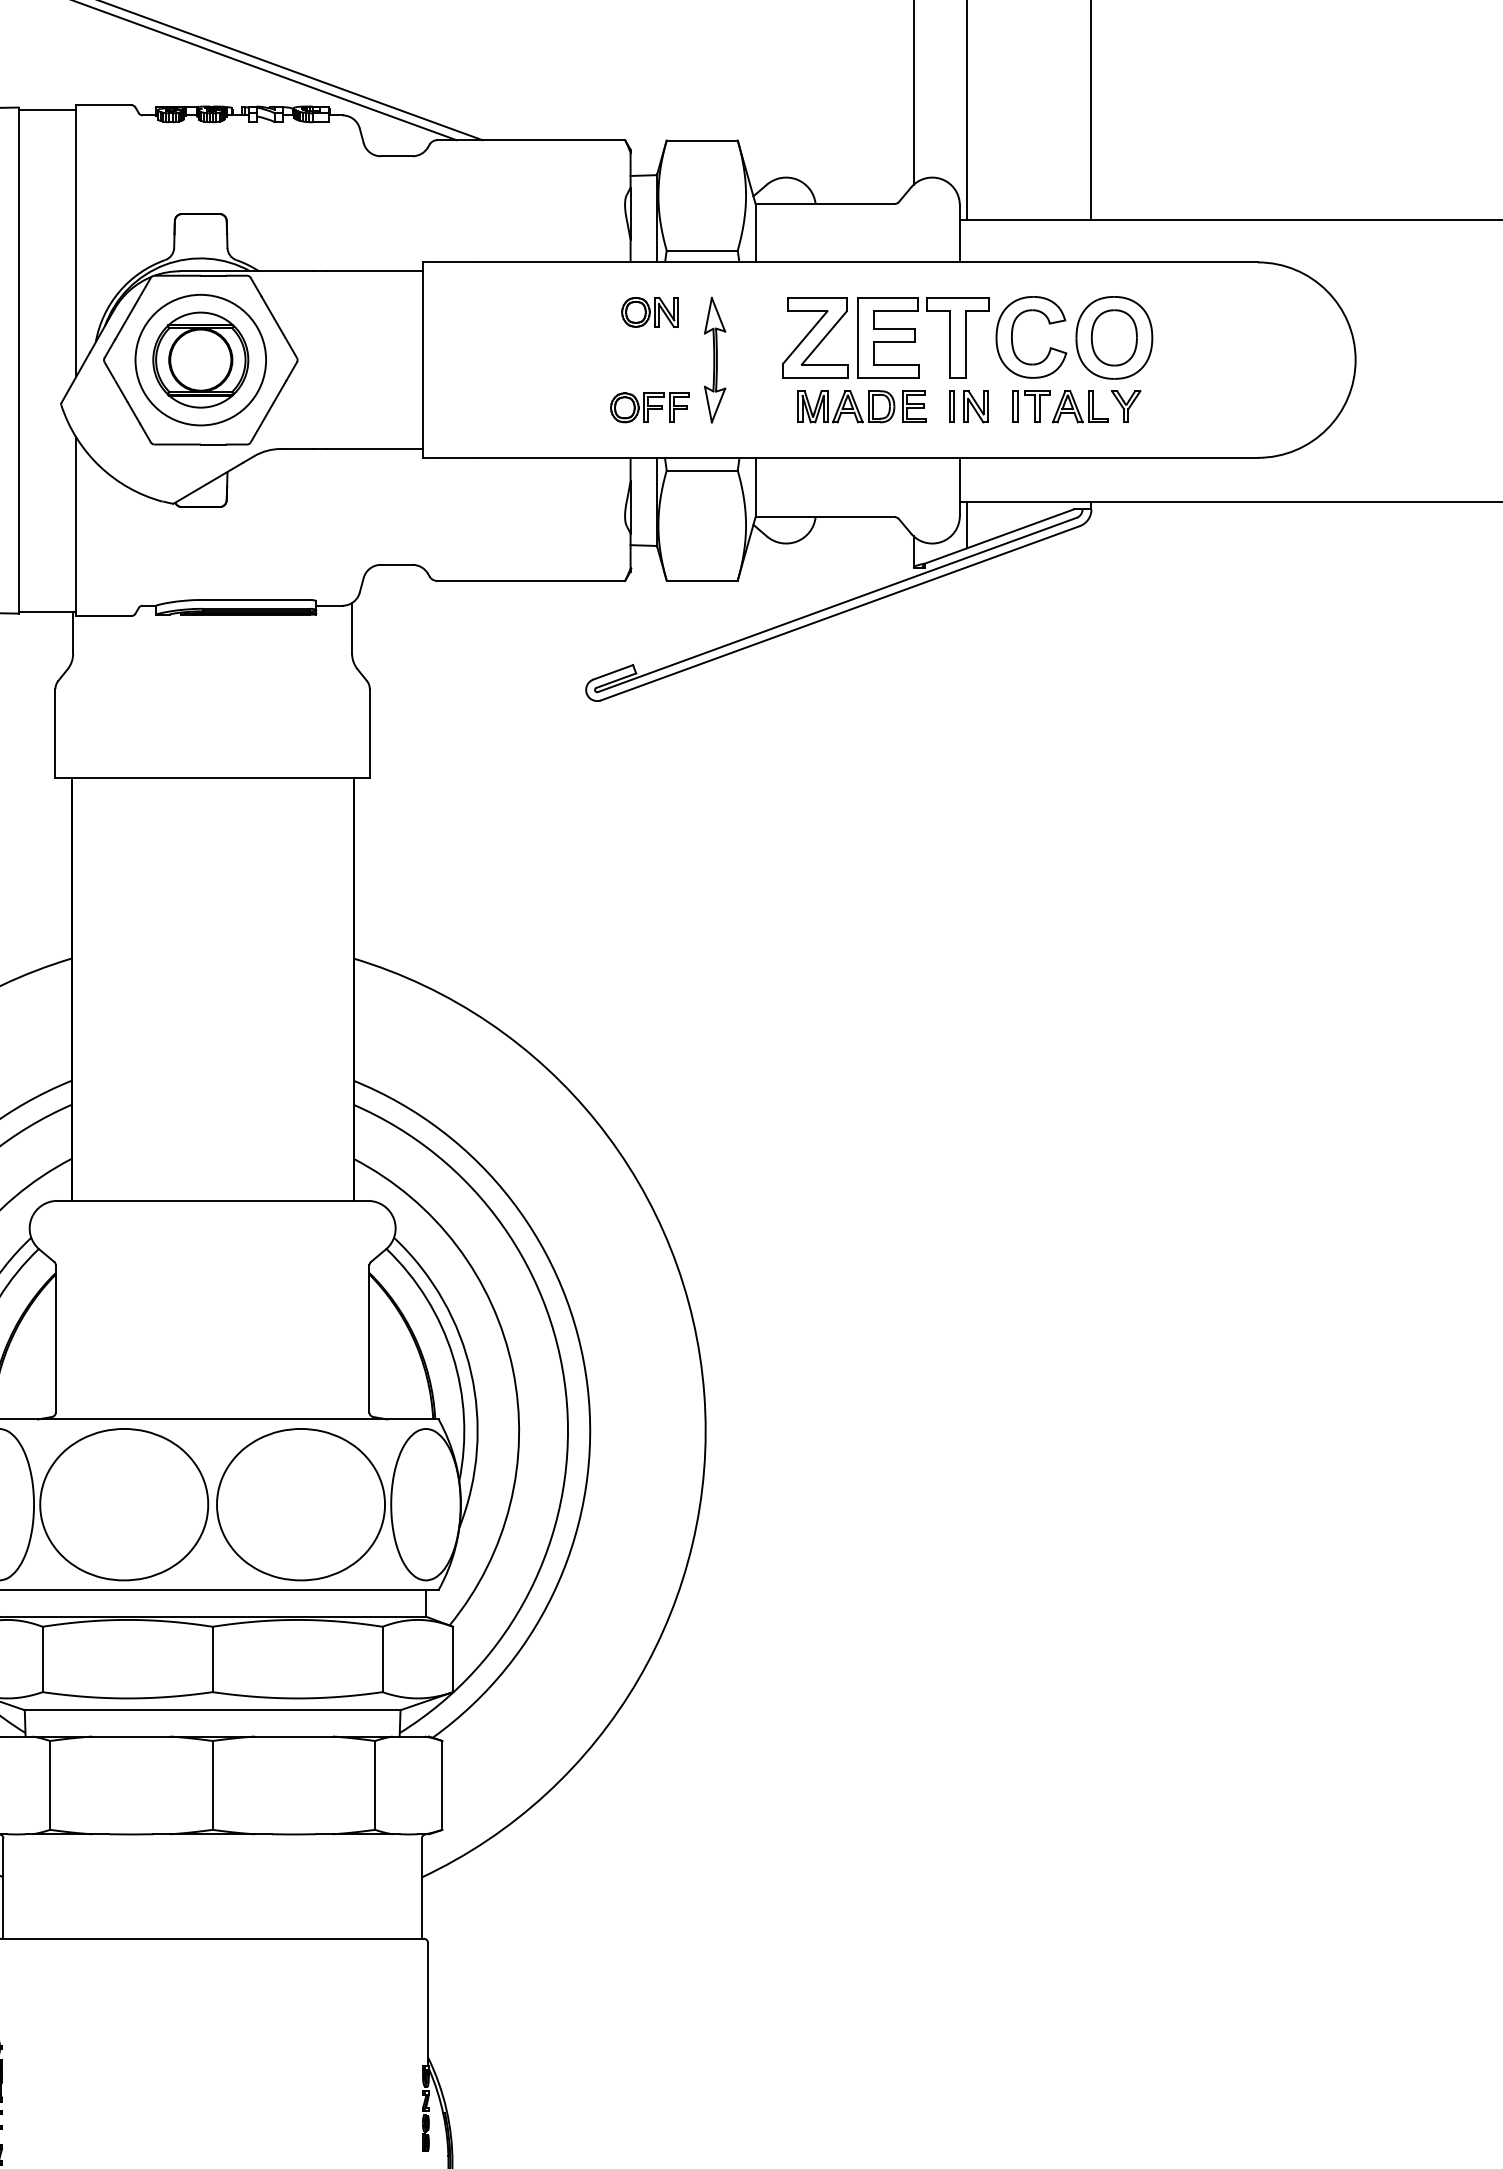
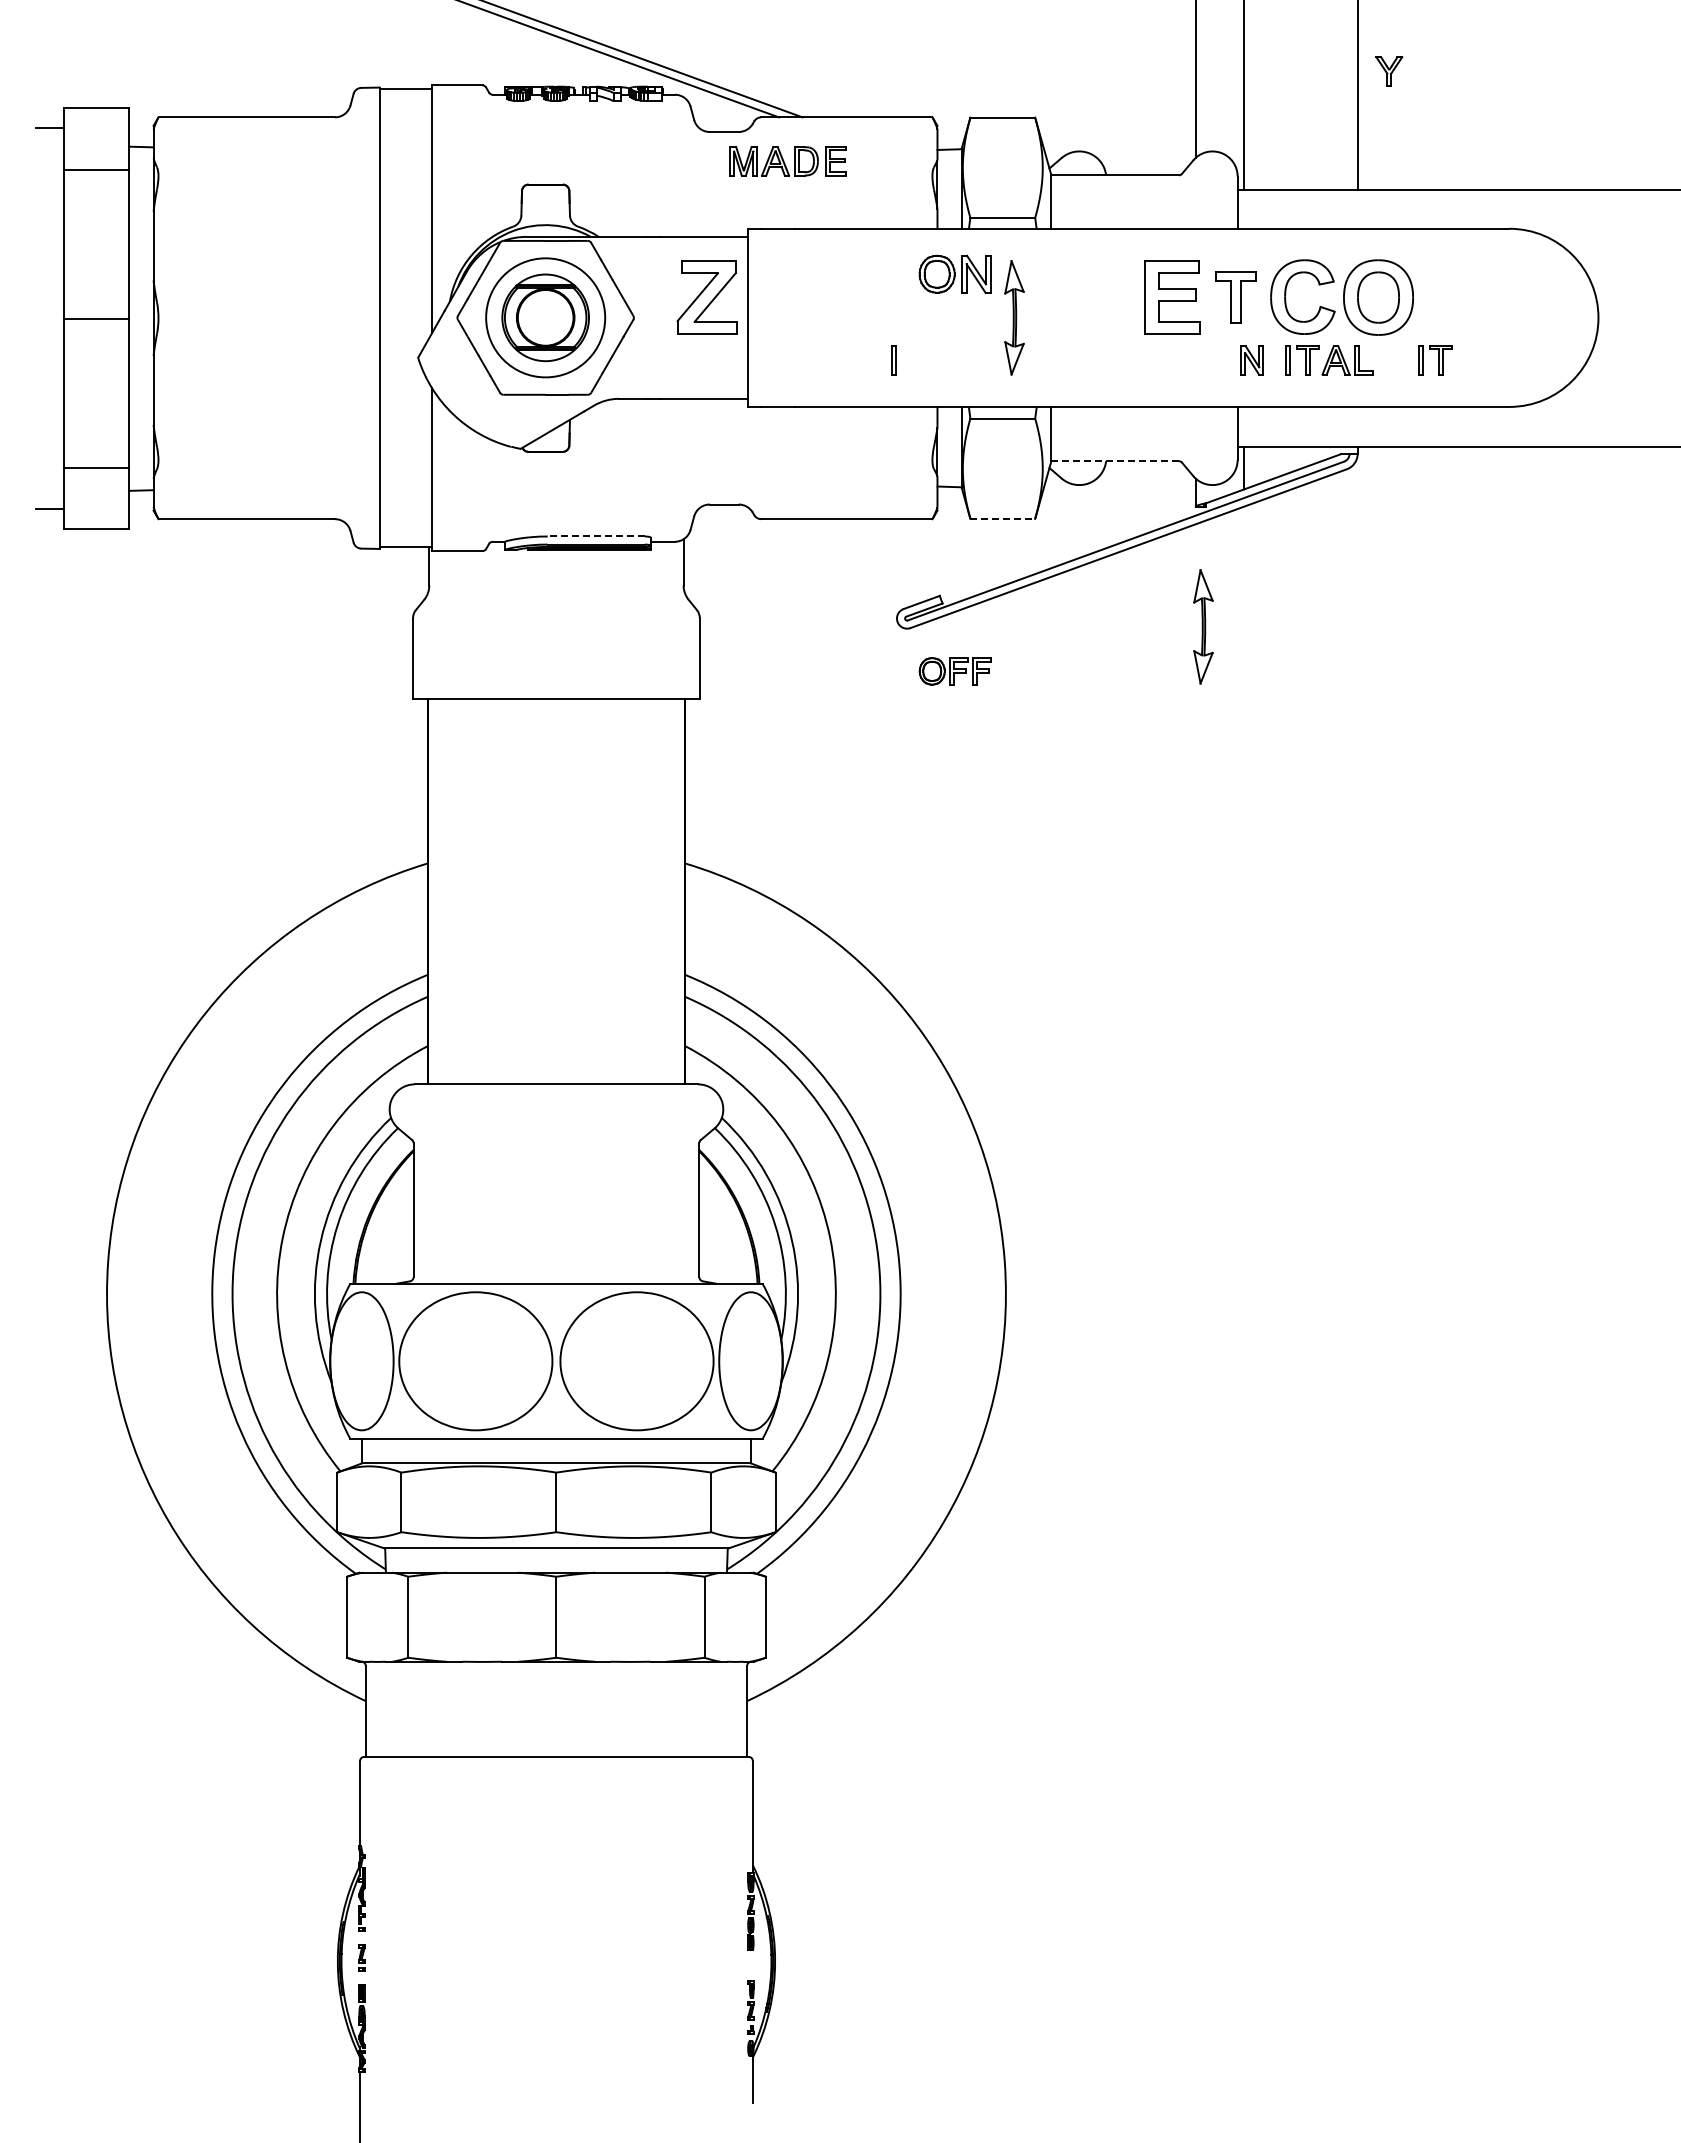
part: (650, 312) -> (955, 274), size x1.4
part: (814, 337) -> (706, 297), moved
part: (958, 337) -> (1236, 297), size x0.7
part: (860, 406) -> (787, 161), moved
part: (950, 406) -> (893, 360), moved
part: (1126, 406) -> (1389, 71), moved
part: (1176, 406) -> (1435, 360), added
part: (649, 407) -> (954, 671), moved
line: (825, 517) -> (1115, 461), solid -> dashed
line: (703, 580) -> (1003, 518), solid -> dashed
line: (256, 599) -> (596, 536), solid -> dashed
part: (922, 698) -> (1203, 626), added

